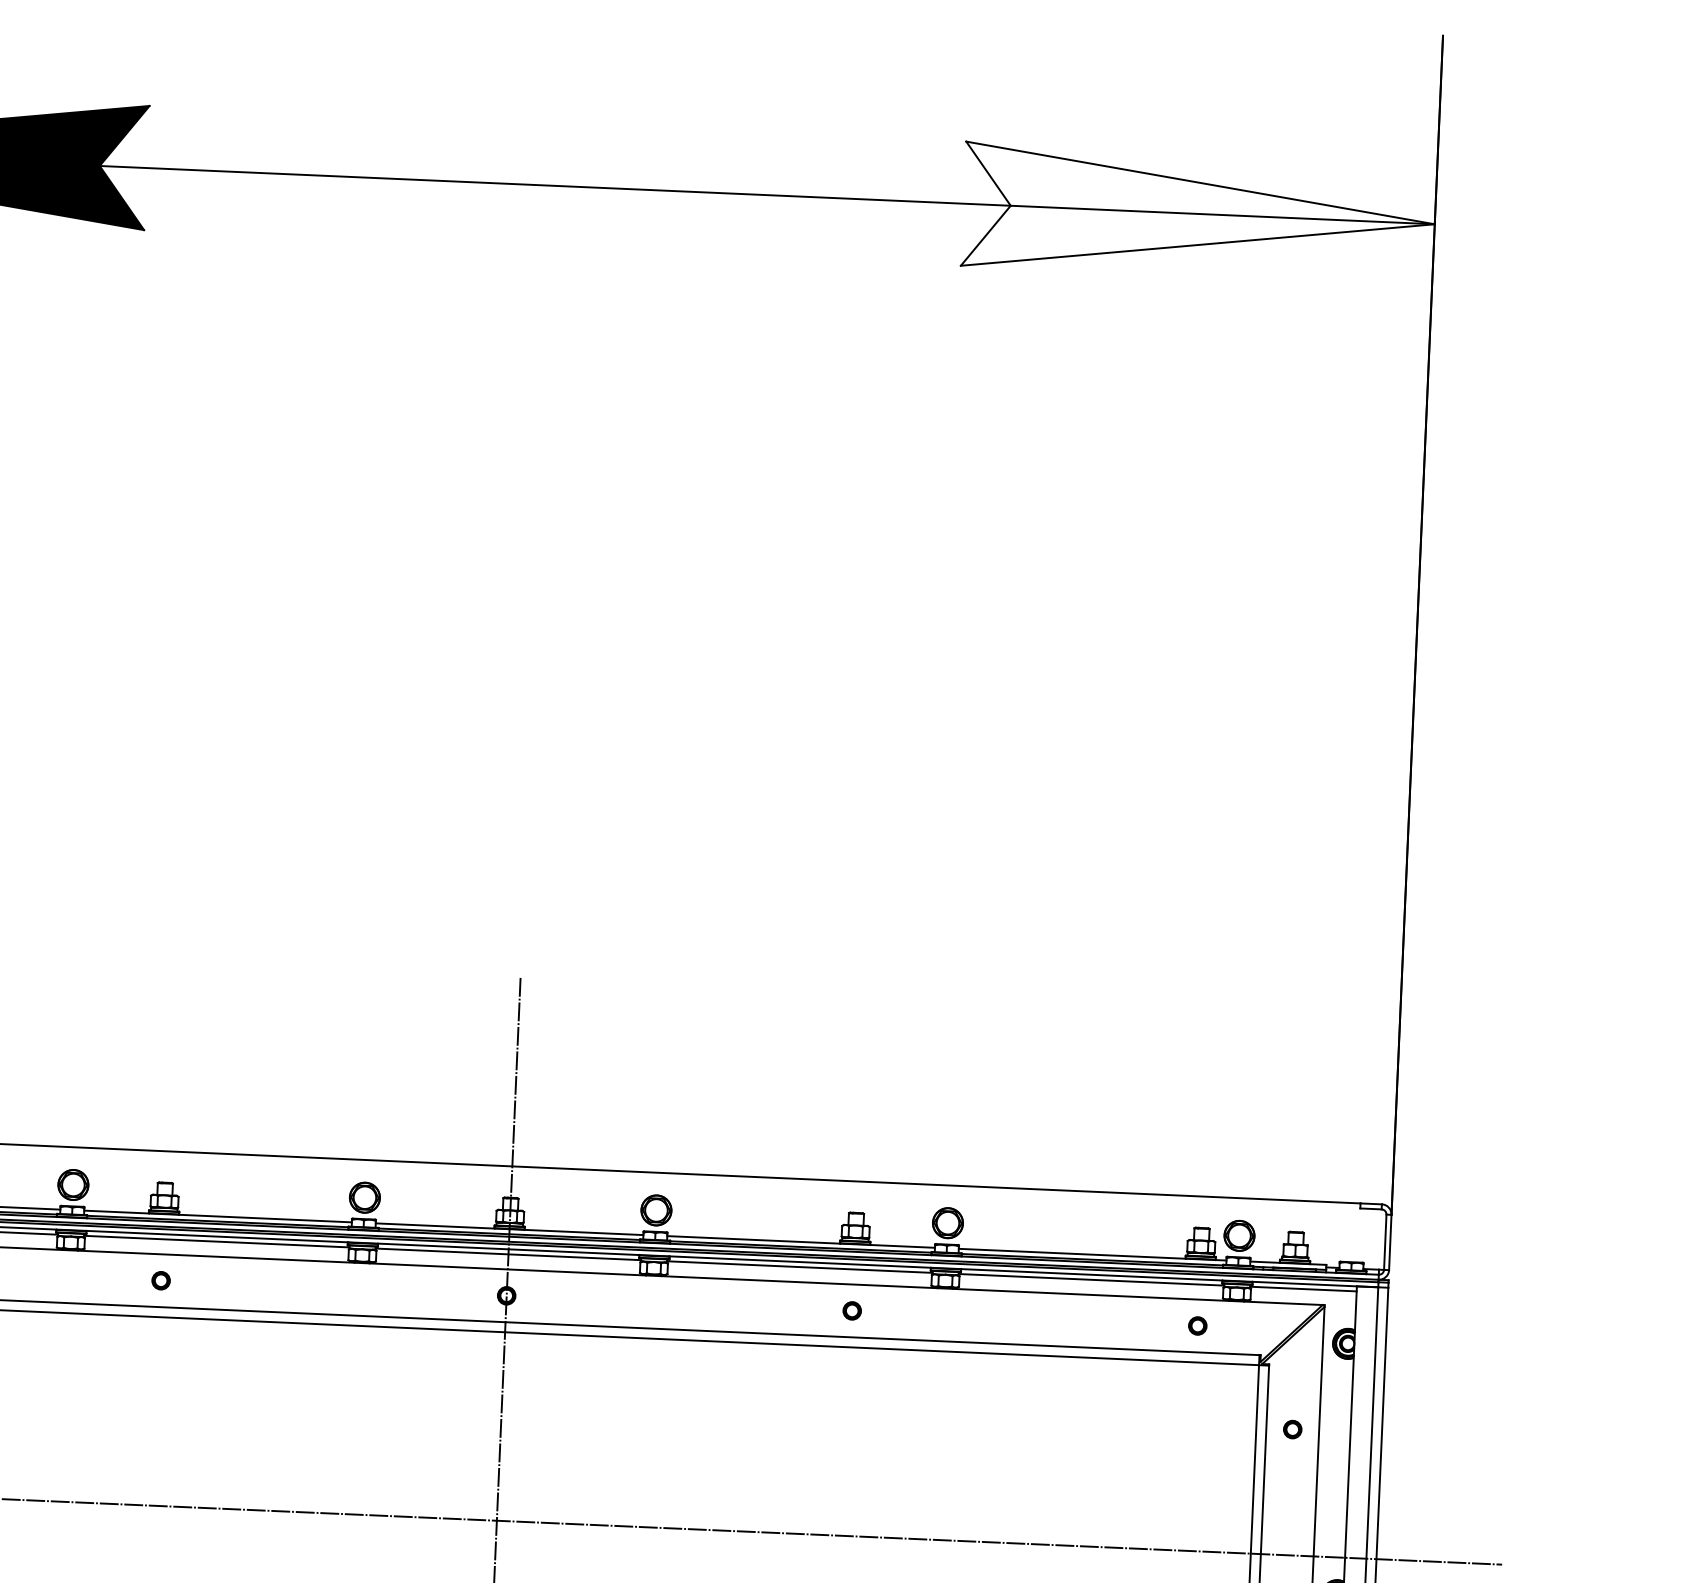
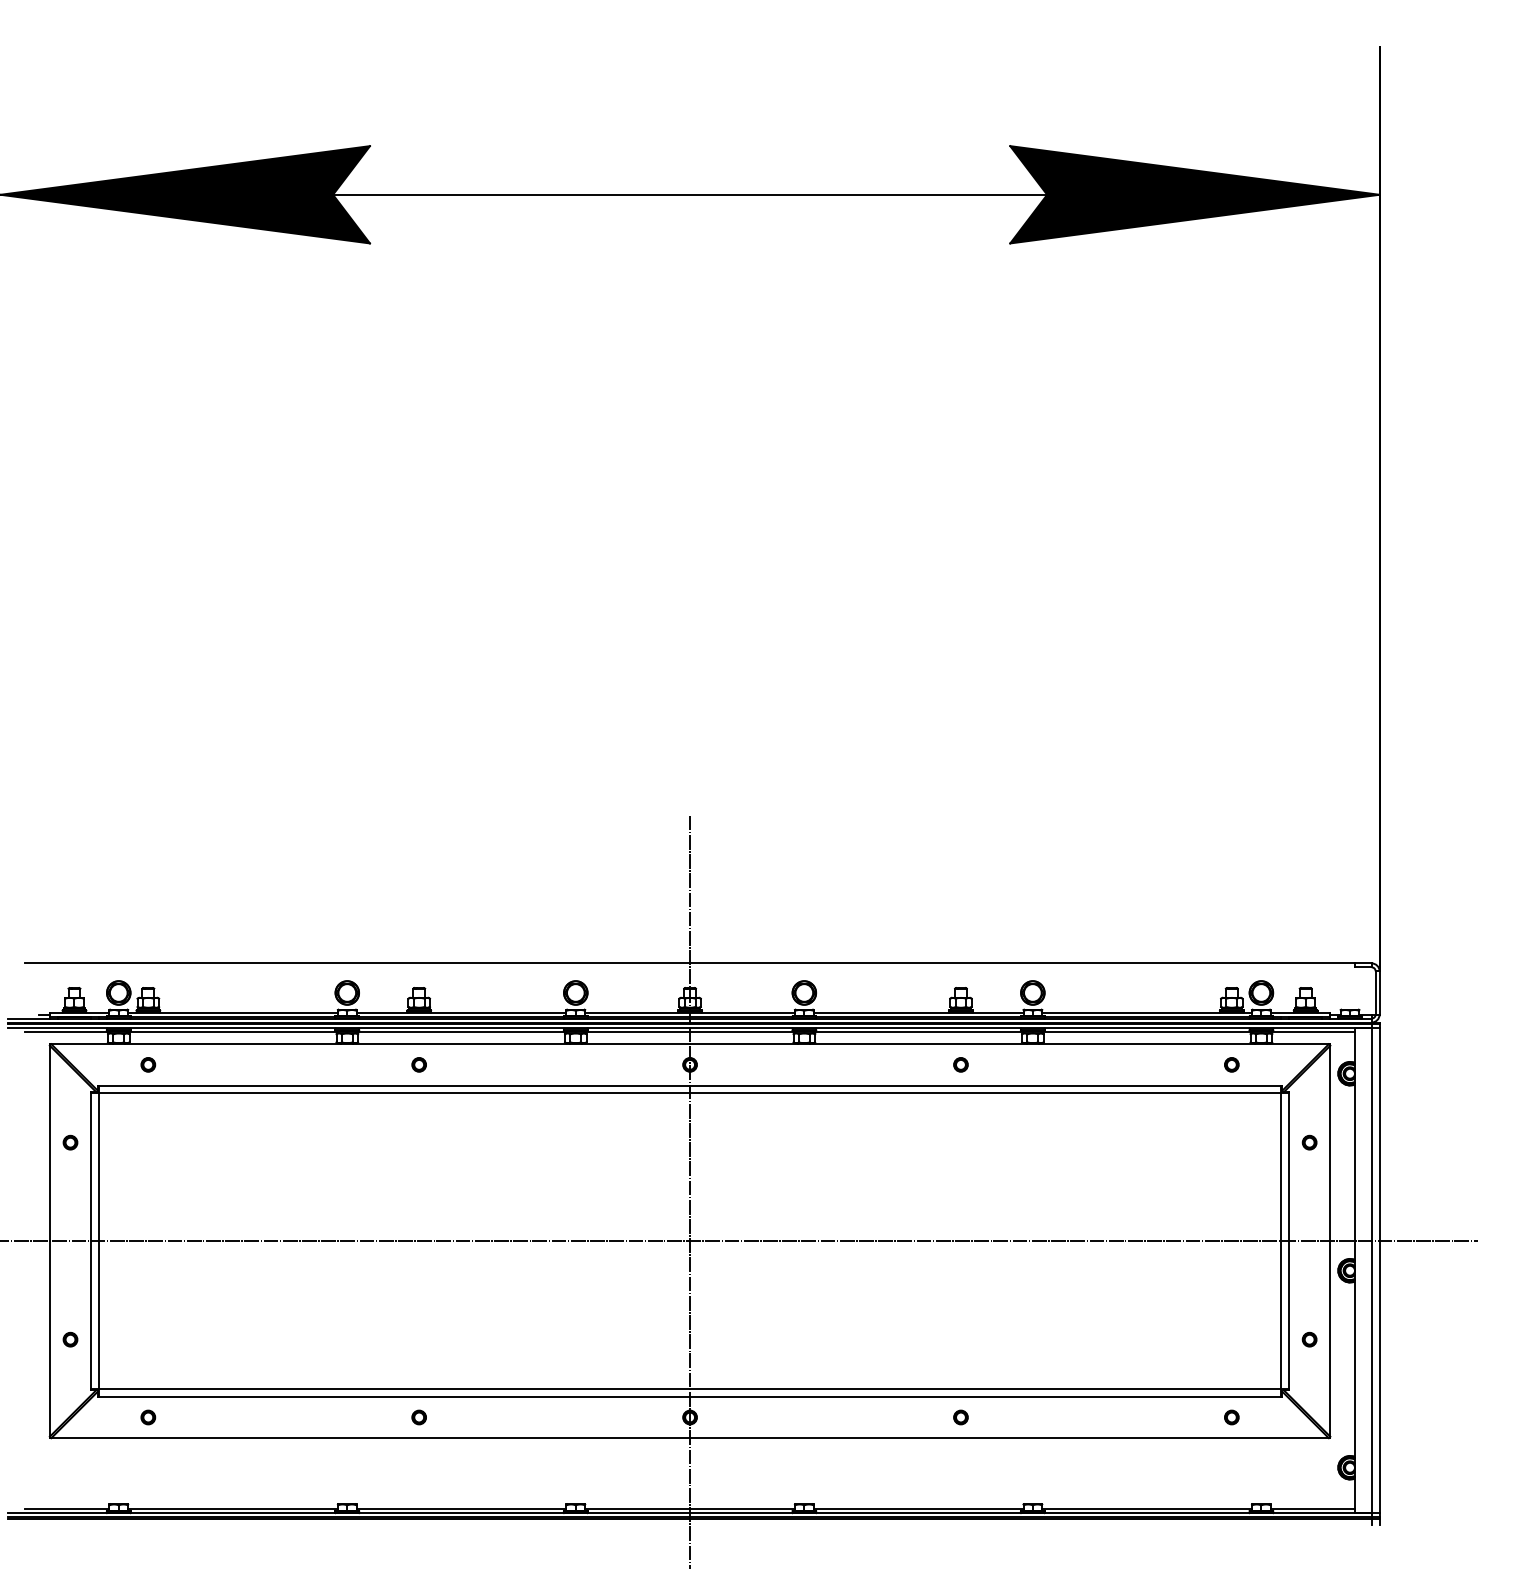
fill: (1198, 213) -> (1194, 194), added

